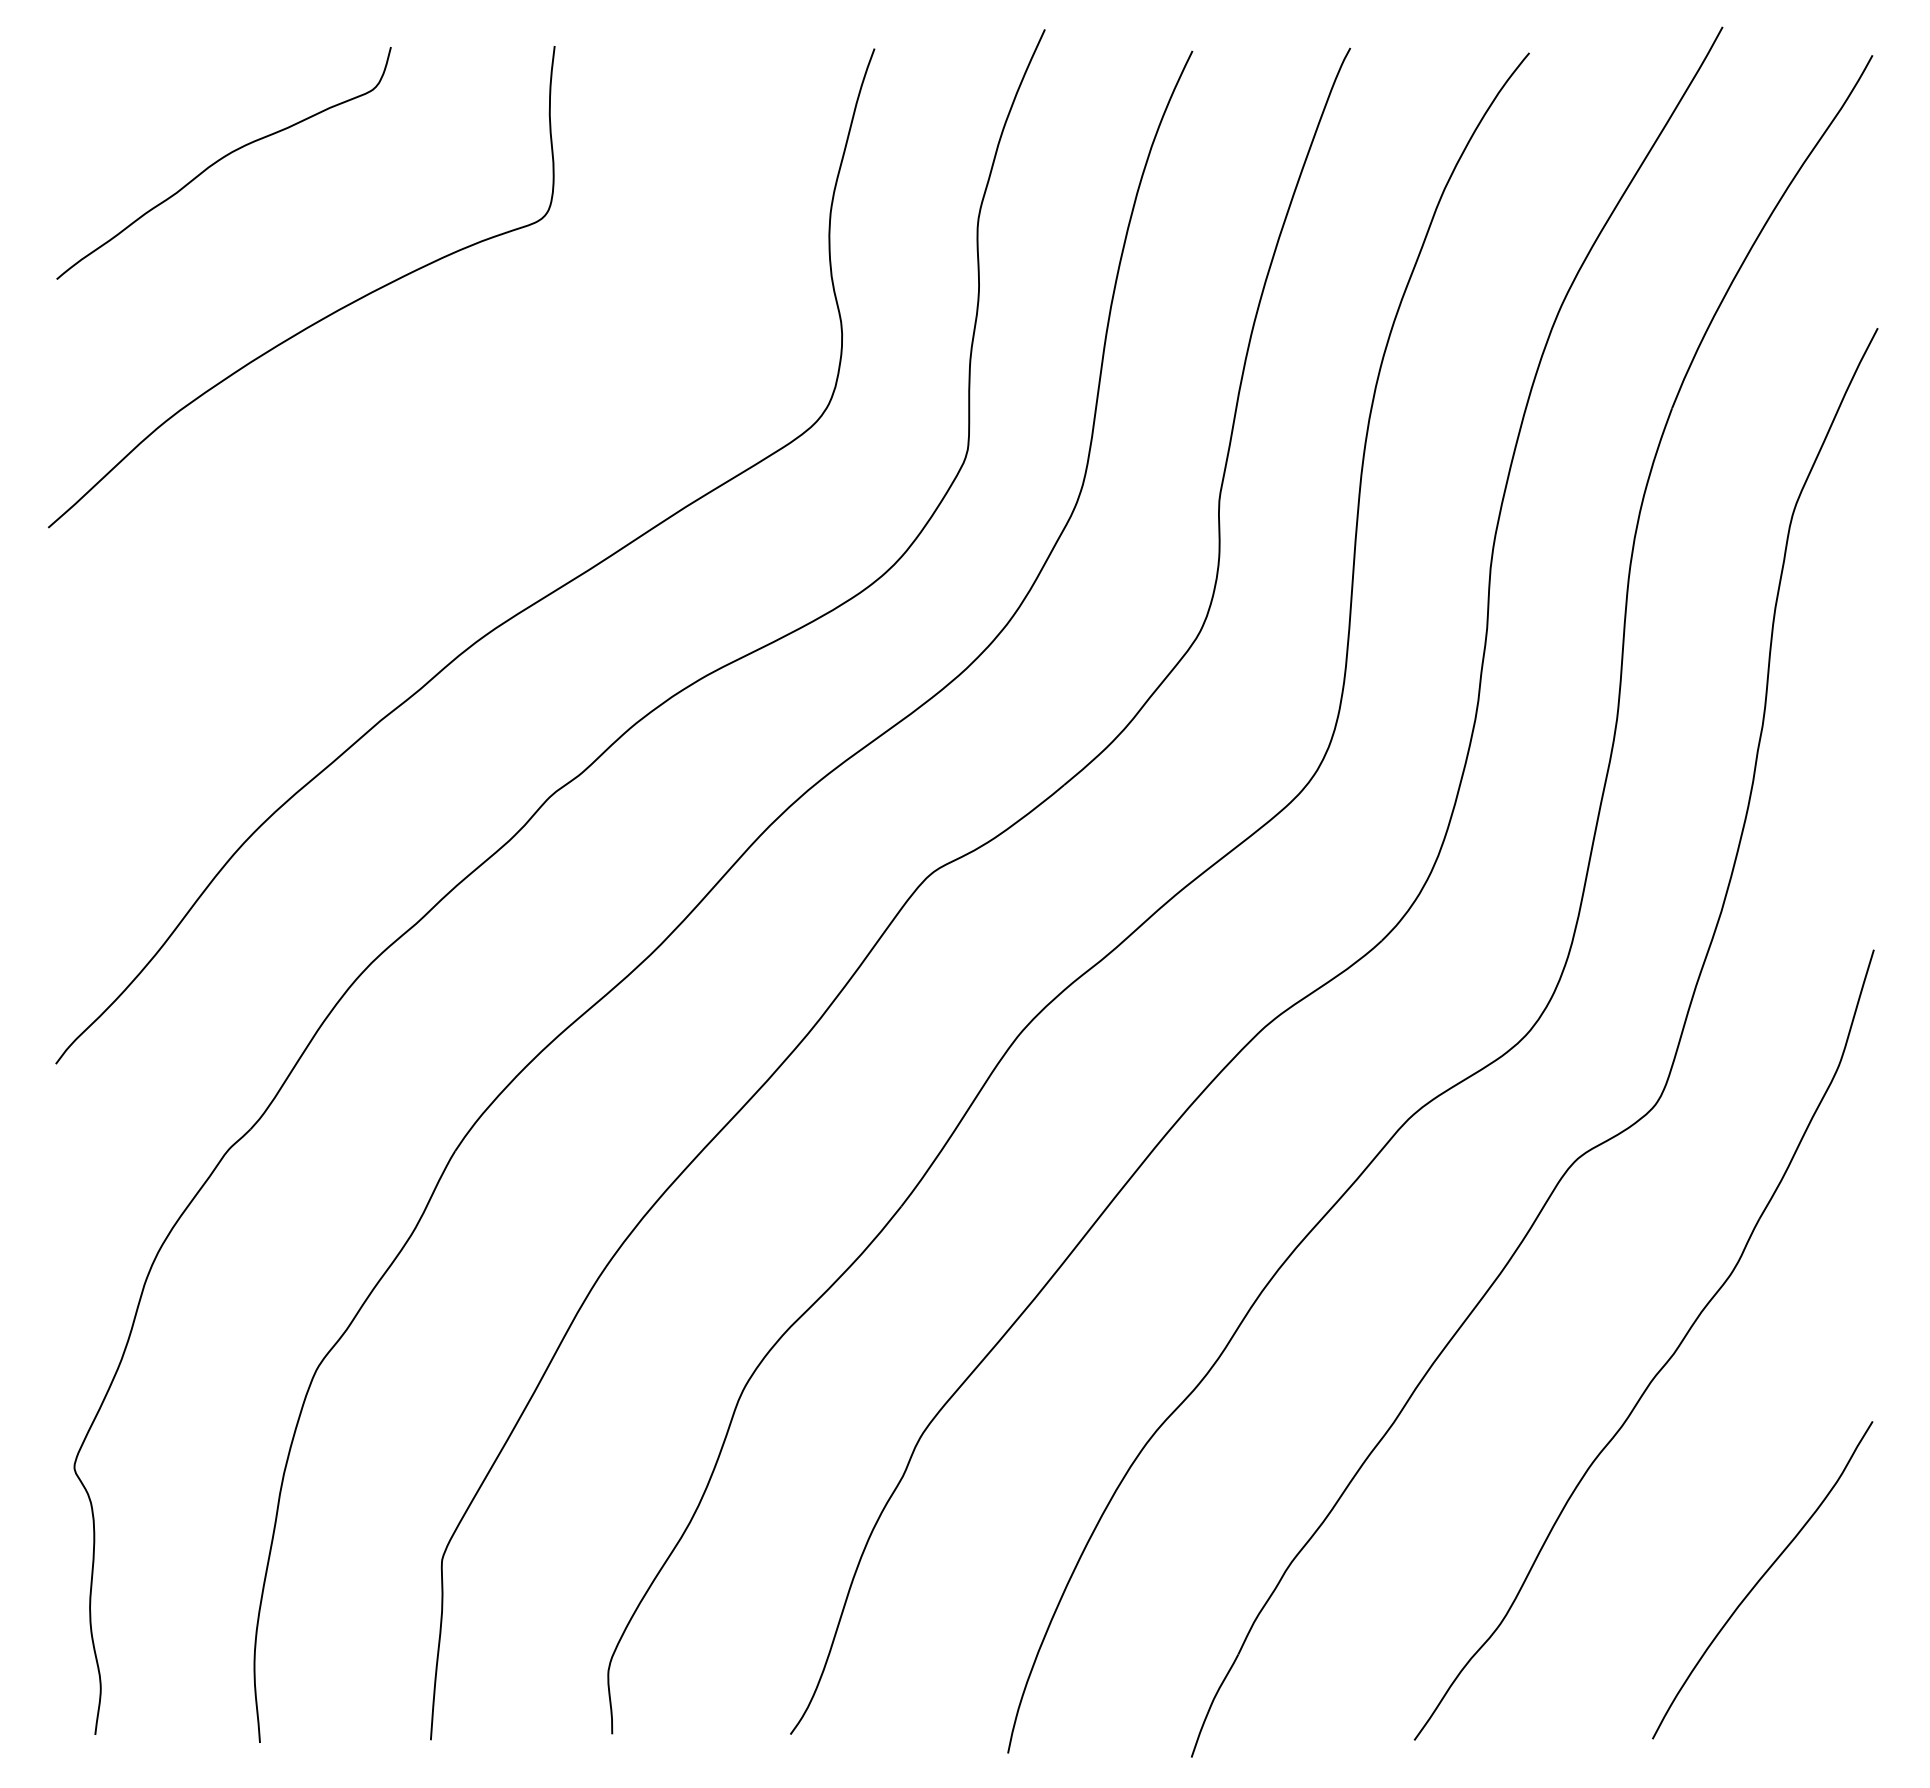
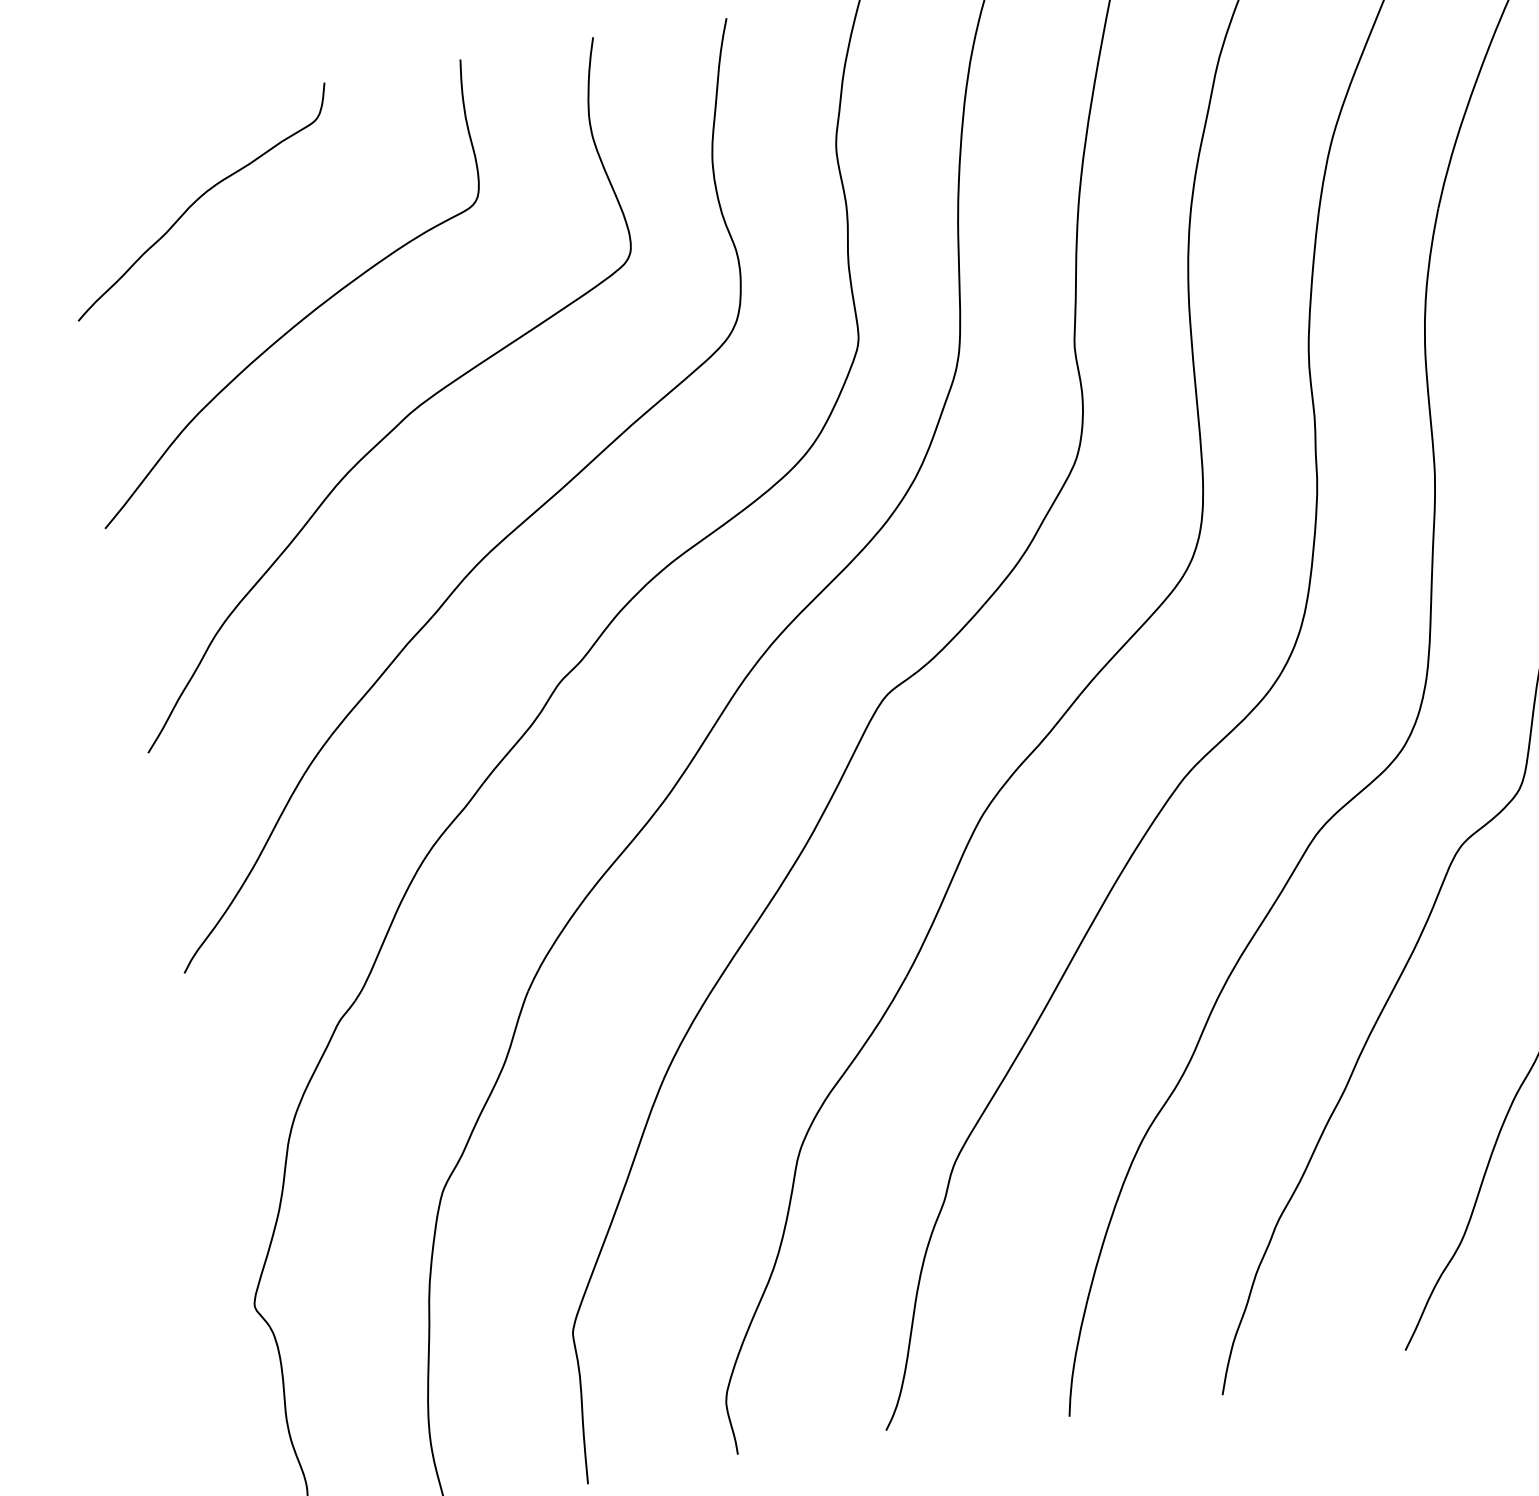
curve: (413, 459) -> (399, 422), added

